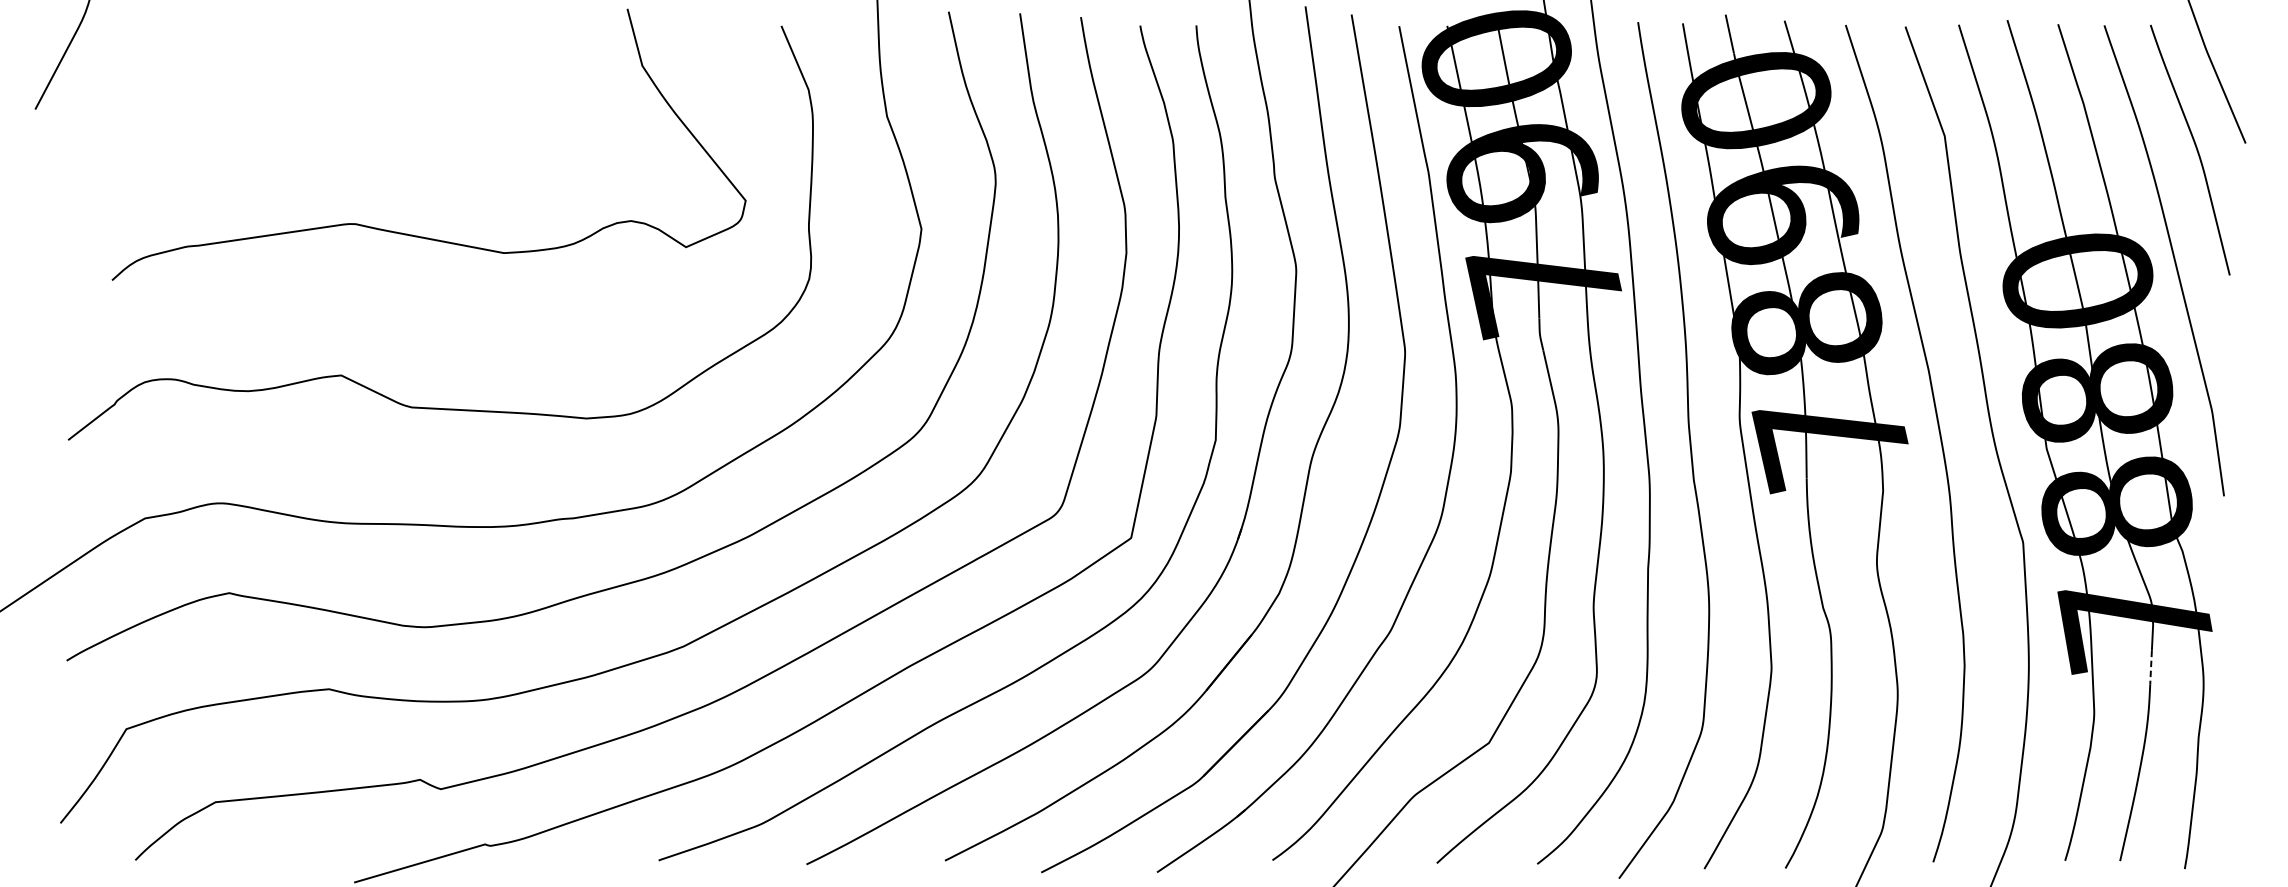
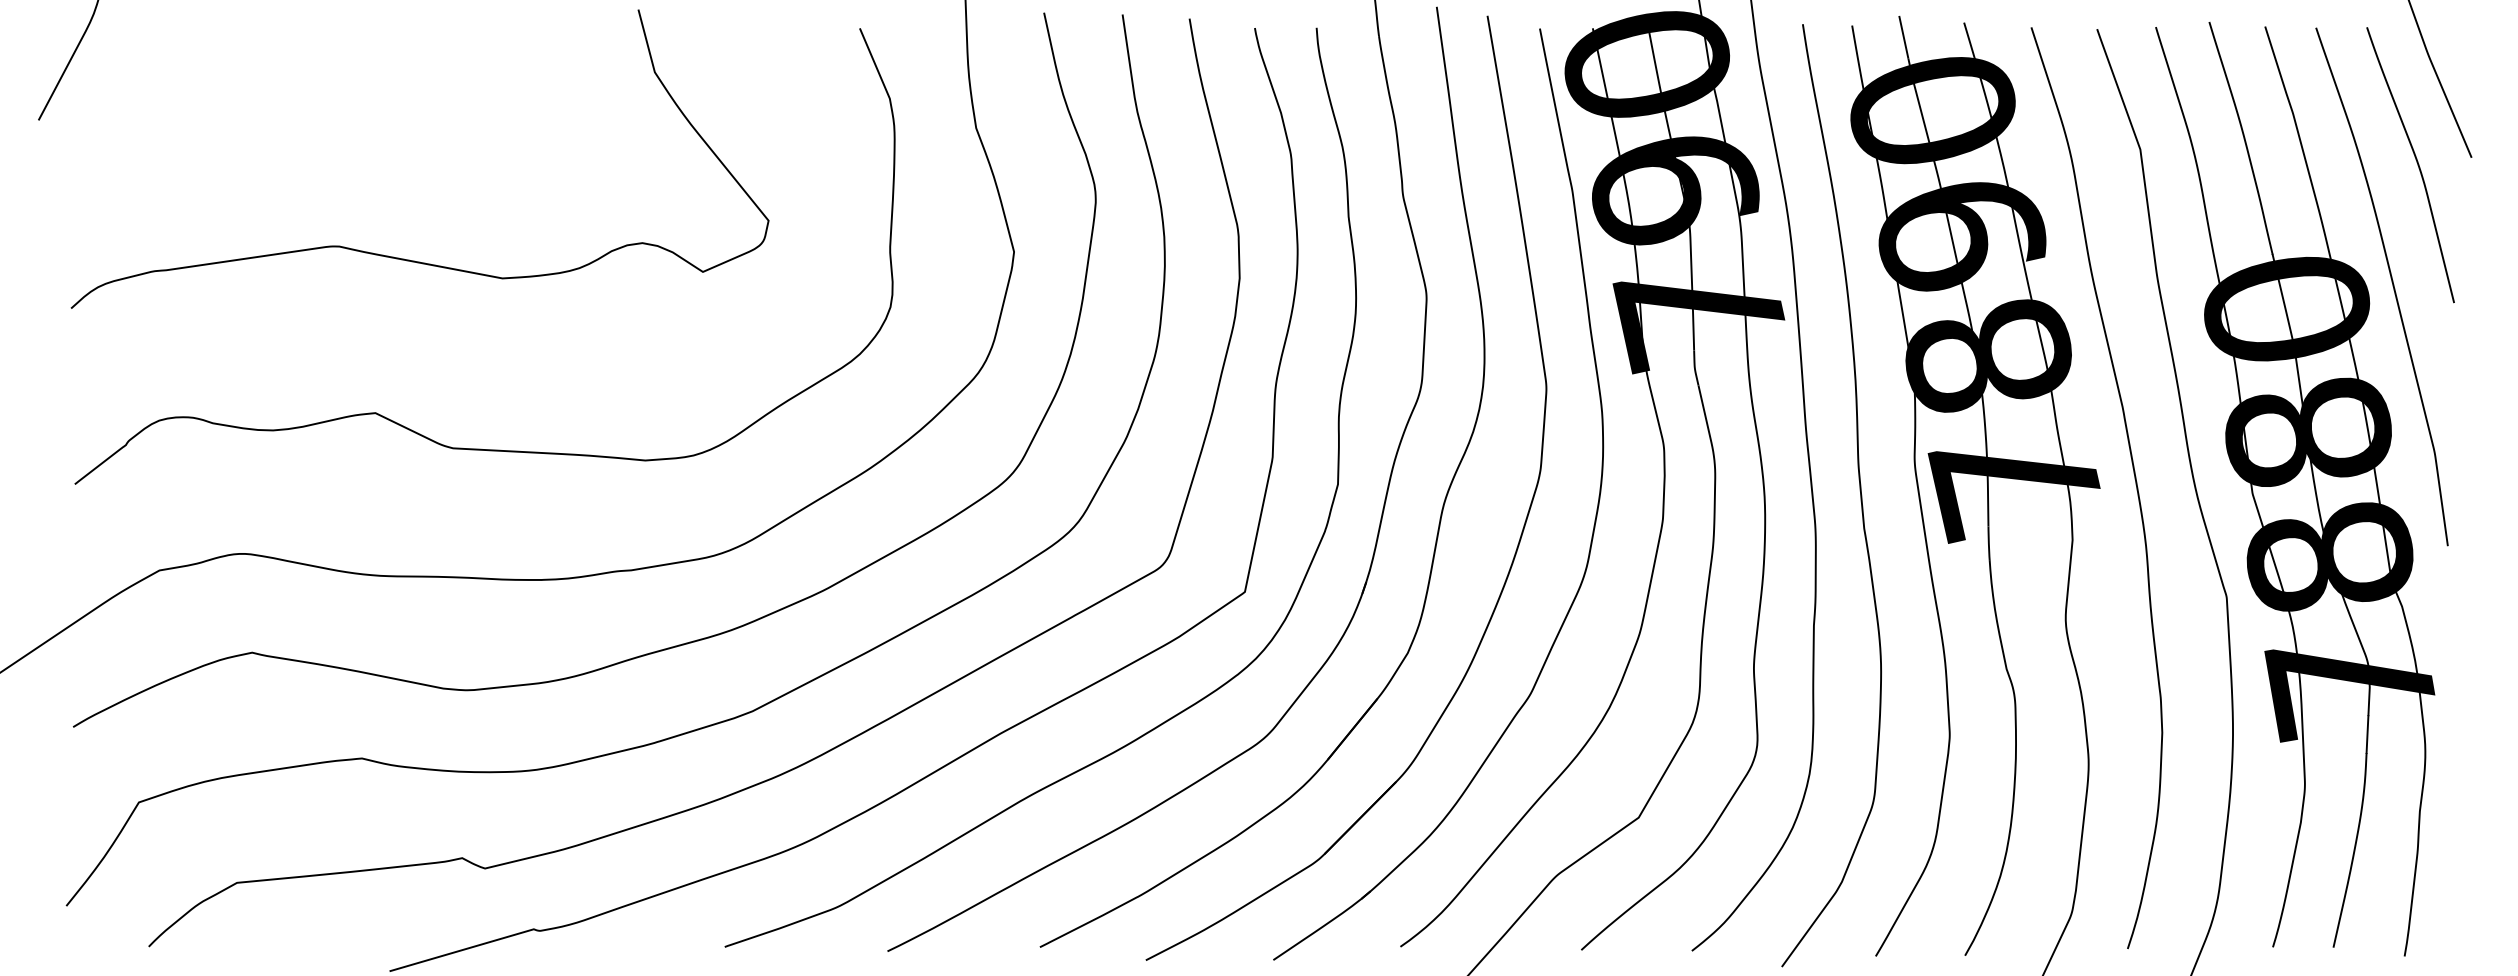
curve: (414, 234) -> (404, 258), moved
line: (2151, 668) -> (2367, 735), dashed -> solid

